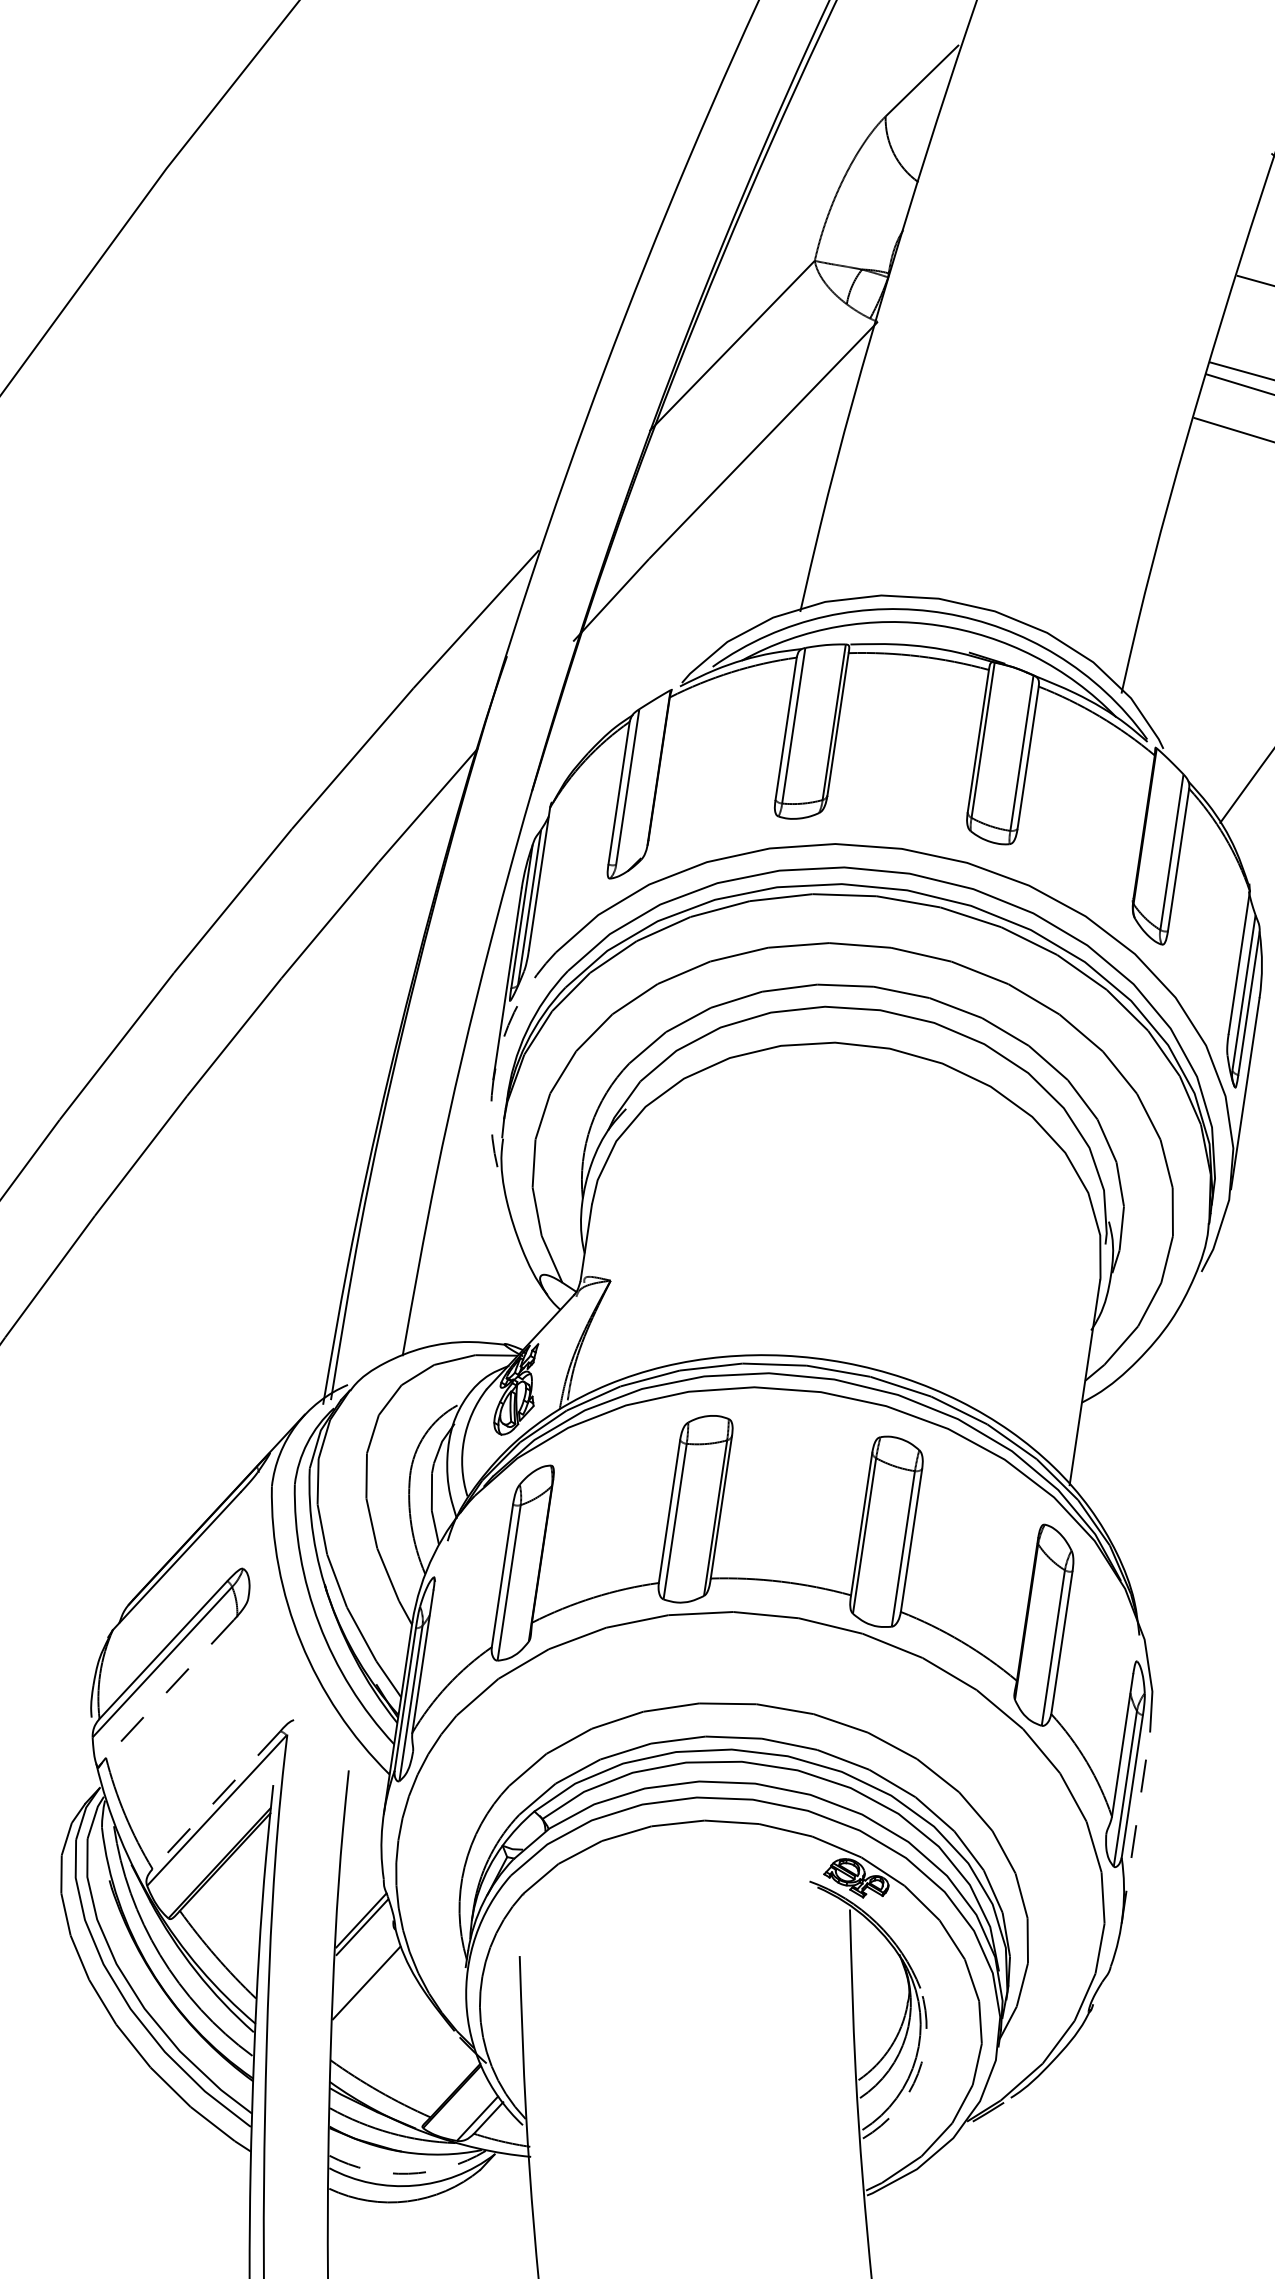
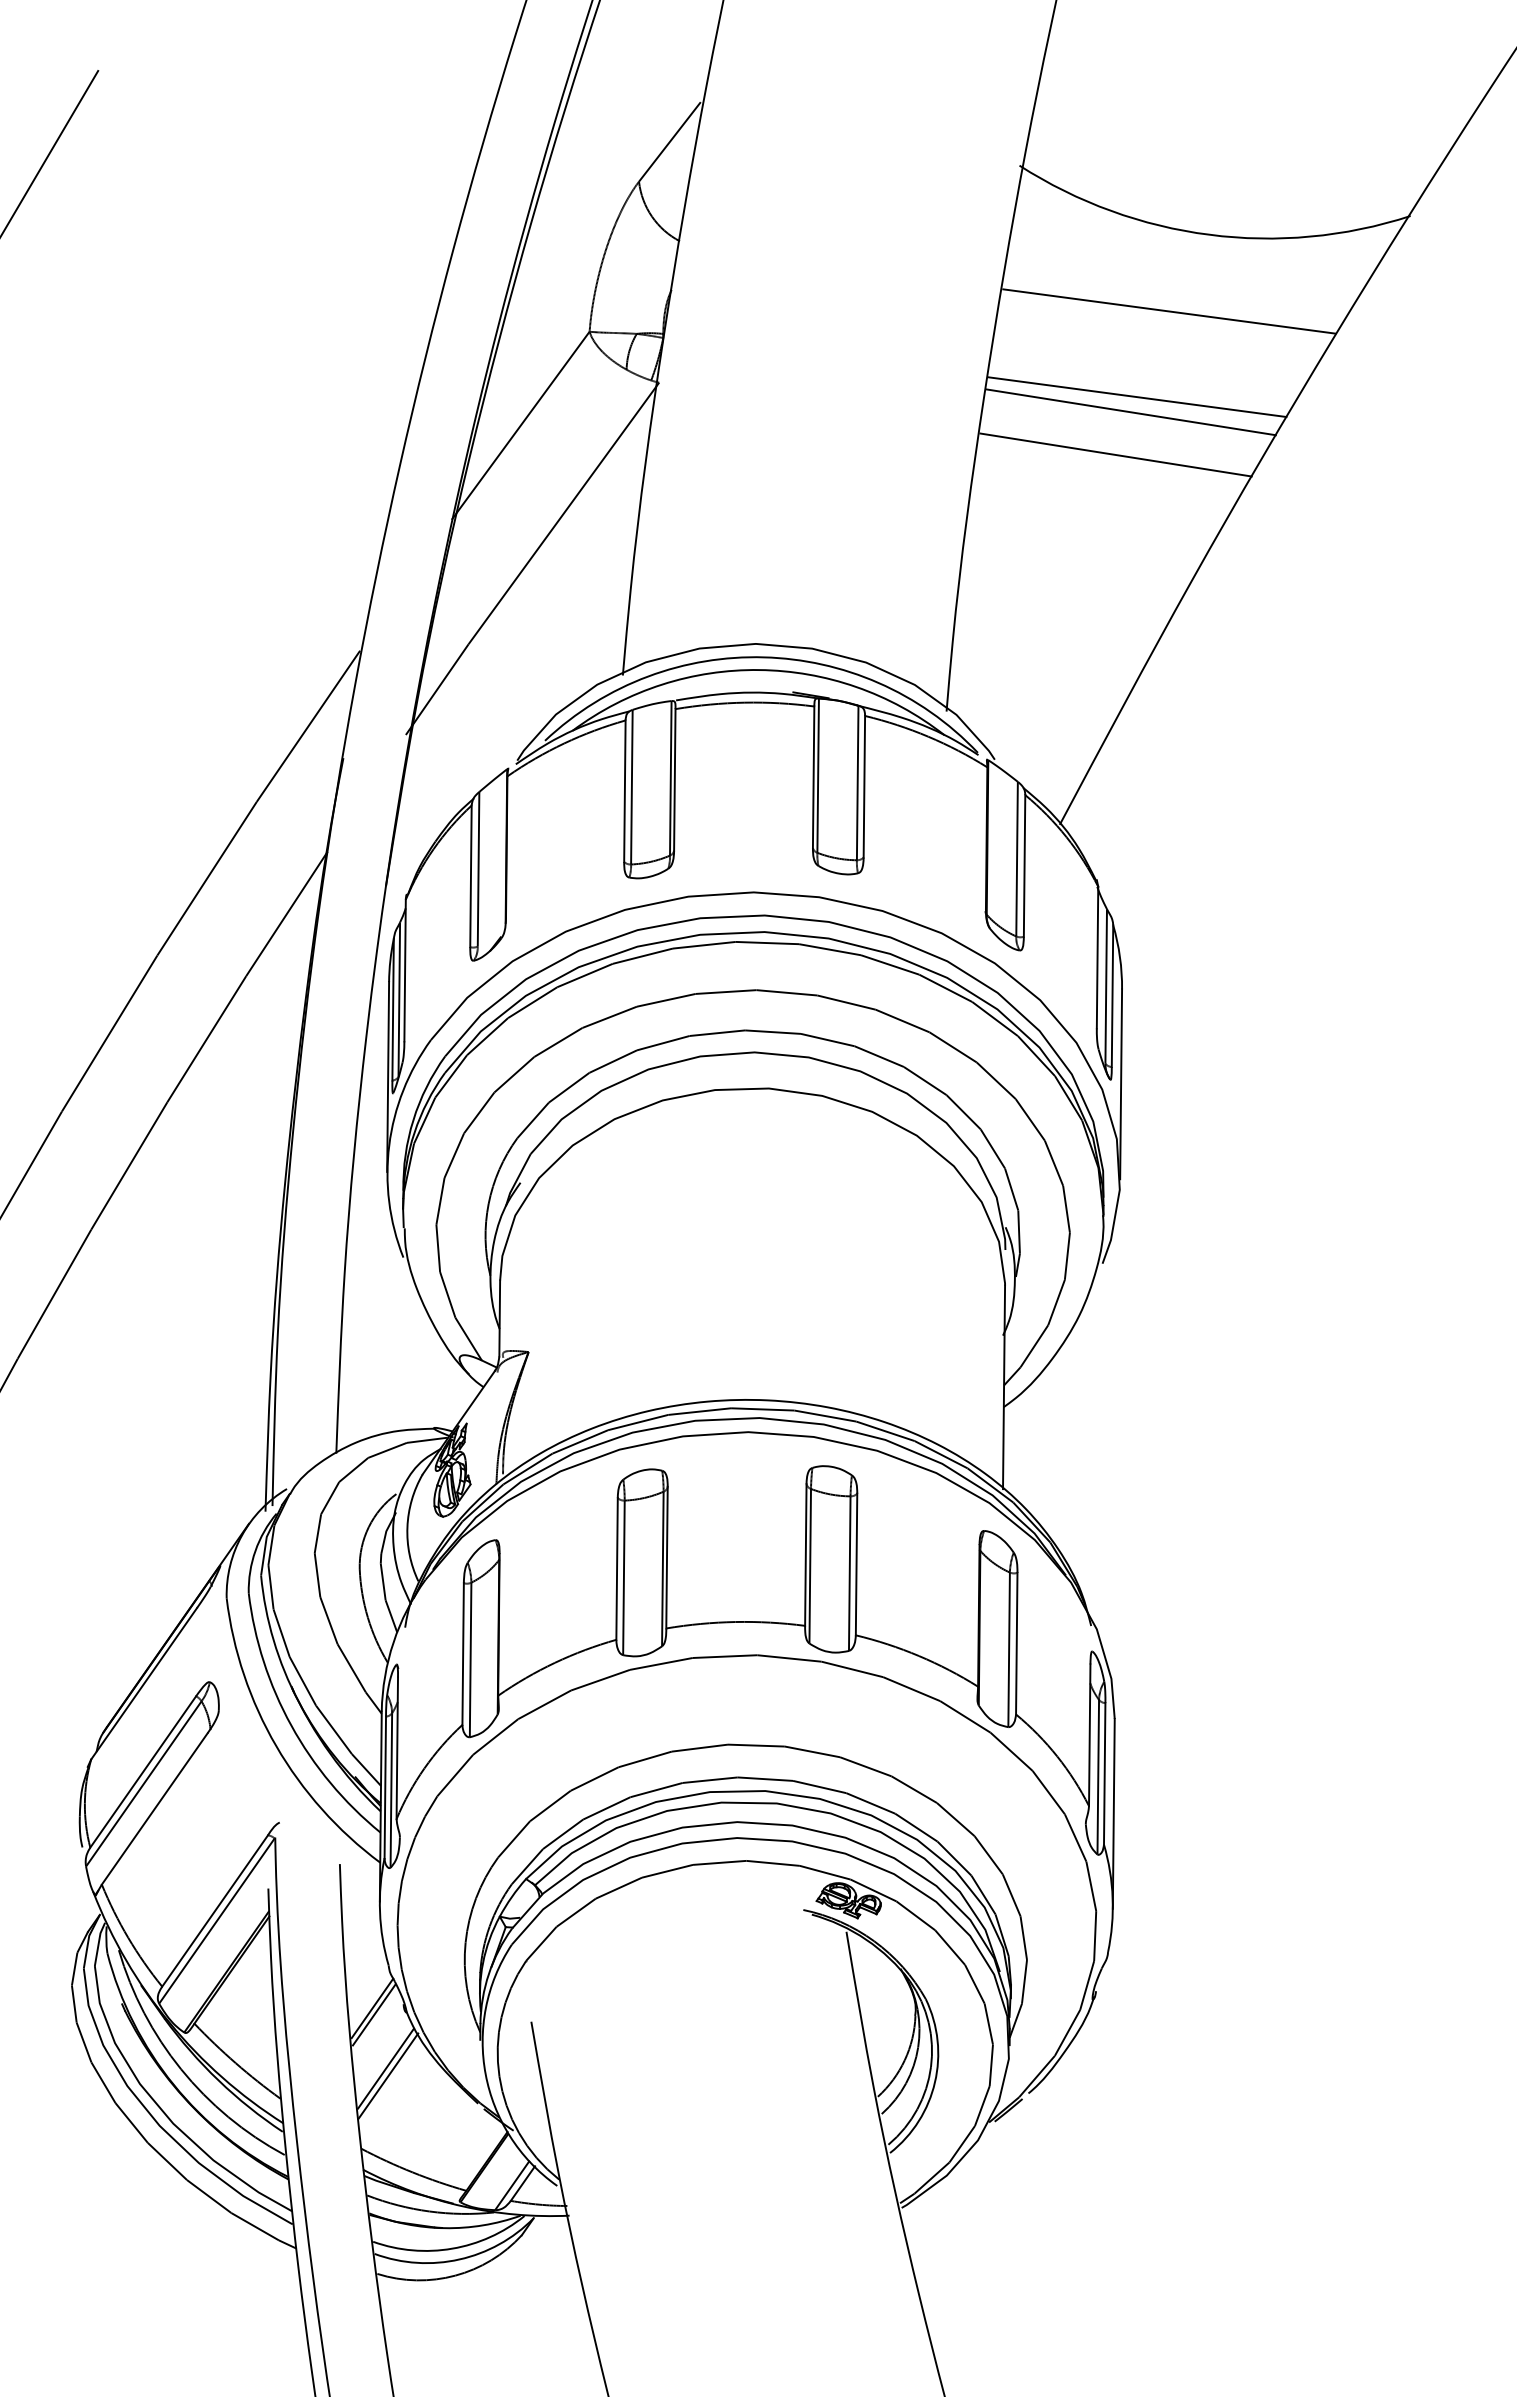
arc: (499, 1053) -> (389, 1145), dashed -> solid
line: (169, 1689) -> (154, 1809), dashed -> solid
line: (215, 1800) -> (214, 1911), dashed -> solid
line: (1135, 1827) -> (1113, 1813), dashed -> solid
line: (368, 1991) -> (388, 2076), added
arc: (918, 2073) -> (935, 2082), dashed -> solid
arc: (408, 2173) -> (452, 2248), dashed -> solid

